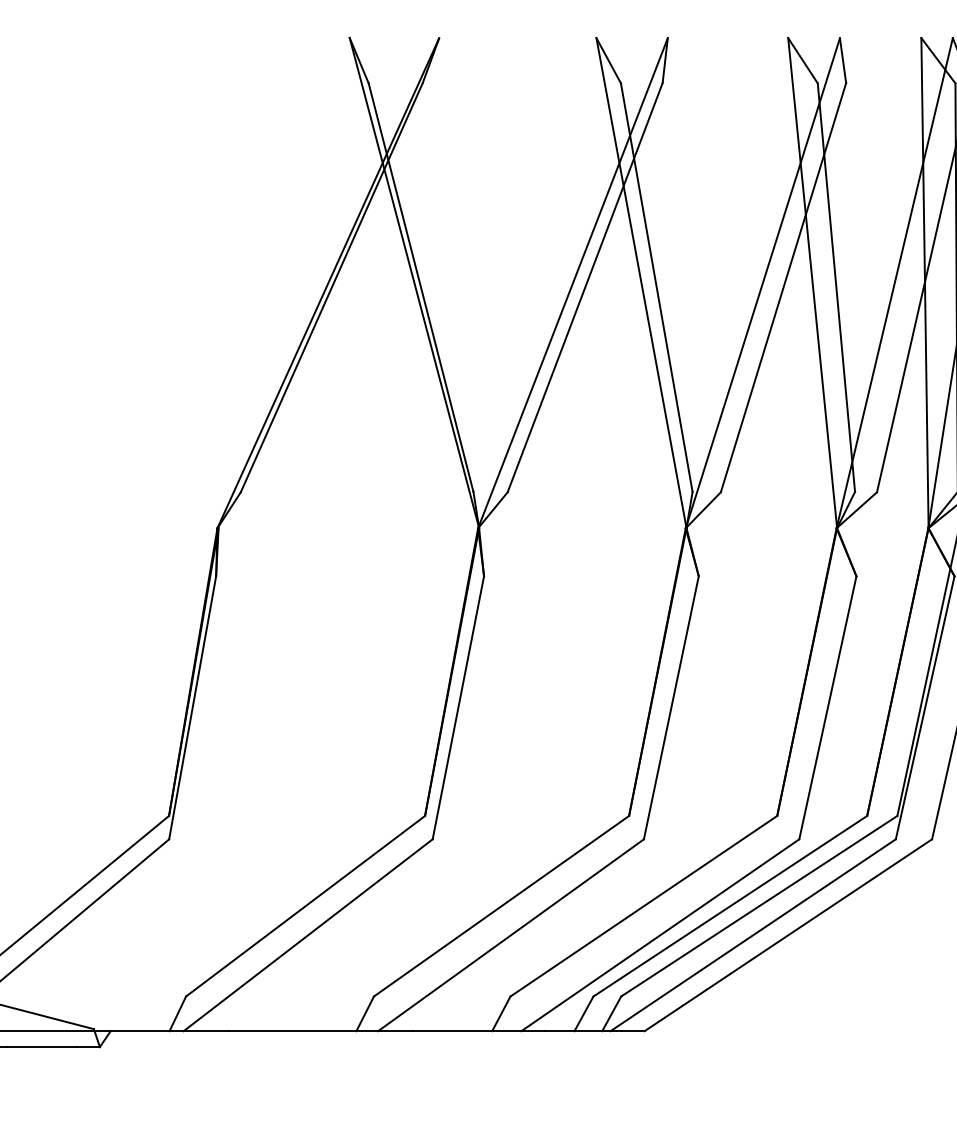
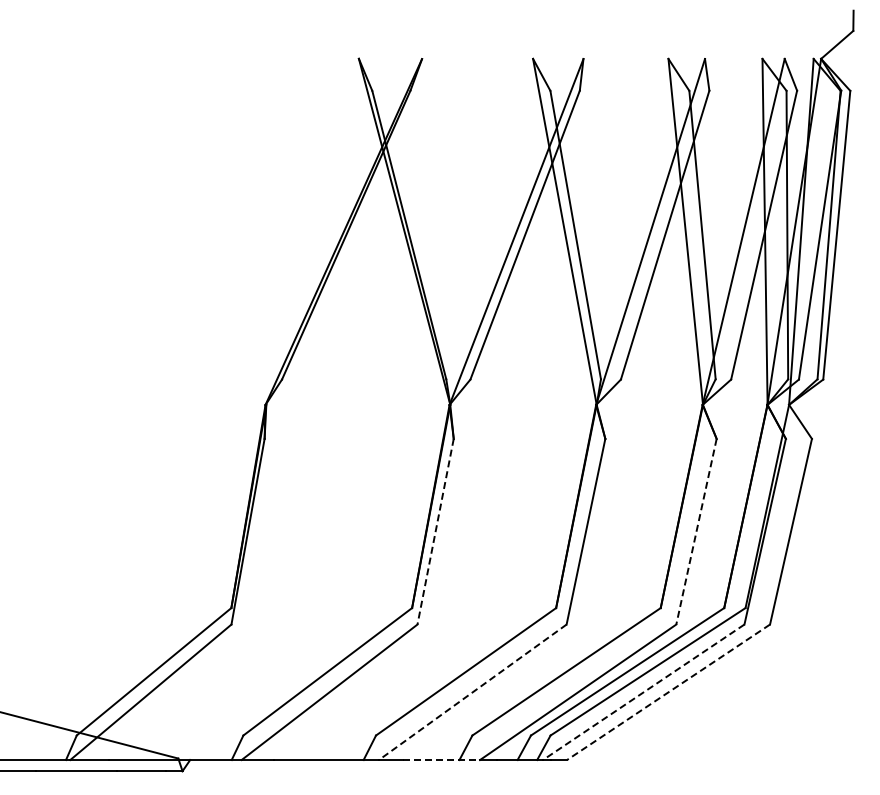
line: (458, 707) -> (435, 531), solid -> dashed
line: (827, 707) -> (696, 531), solid -> dashed
line: (510, 935) -> (472, 692), solid -> dashed
line: (752, 935) -> (643, 692), solid -> dashed
line: (788, 935) -> (668, 692), solid -> dashed
line: (468, 1031) -> (442, 760), solid -> dashed

